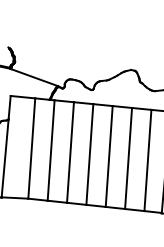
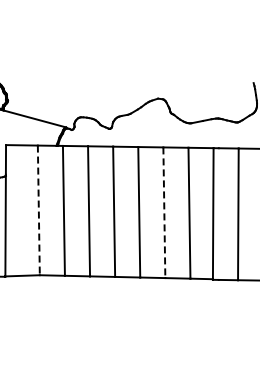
line: (31, 148) -> (38, 210), solid -> dashed
line: (128, 159) -> (164, 213), solid -> dashed

